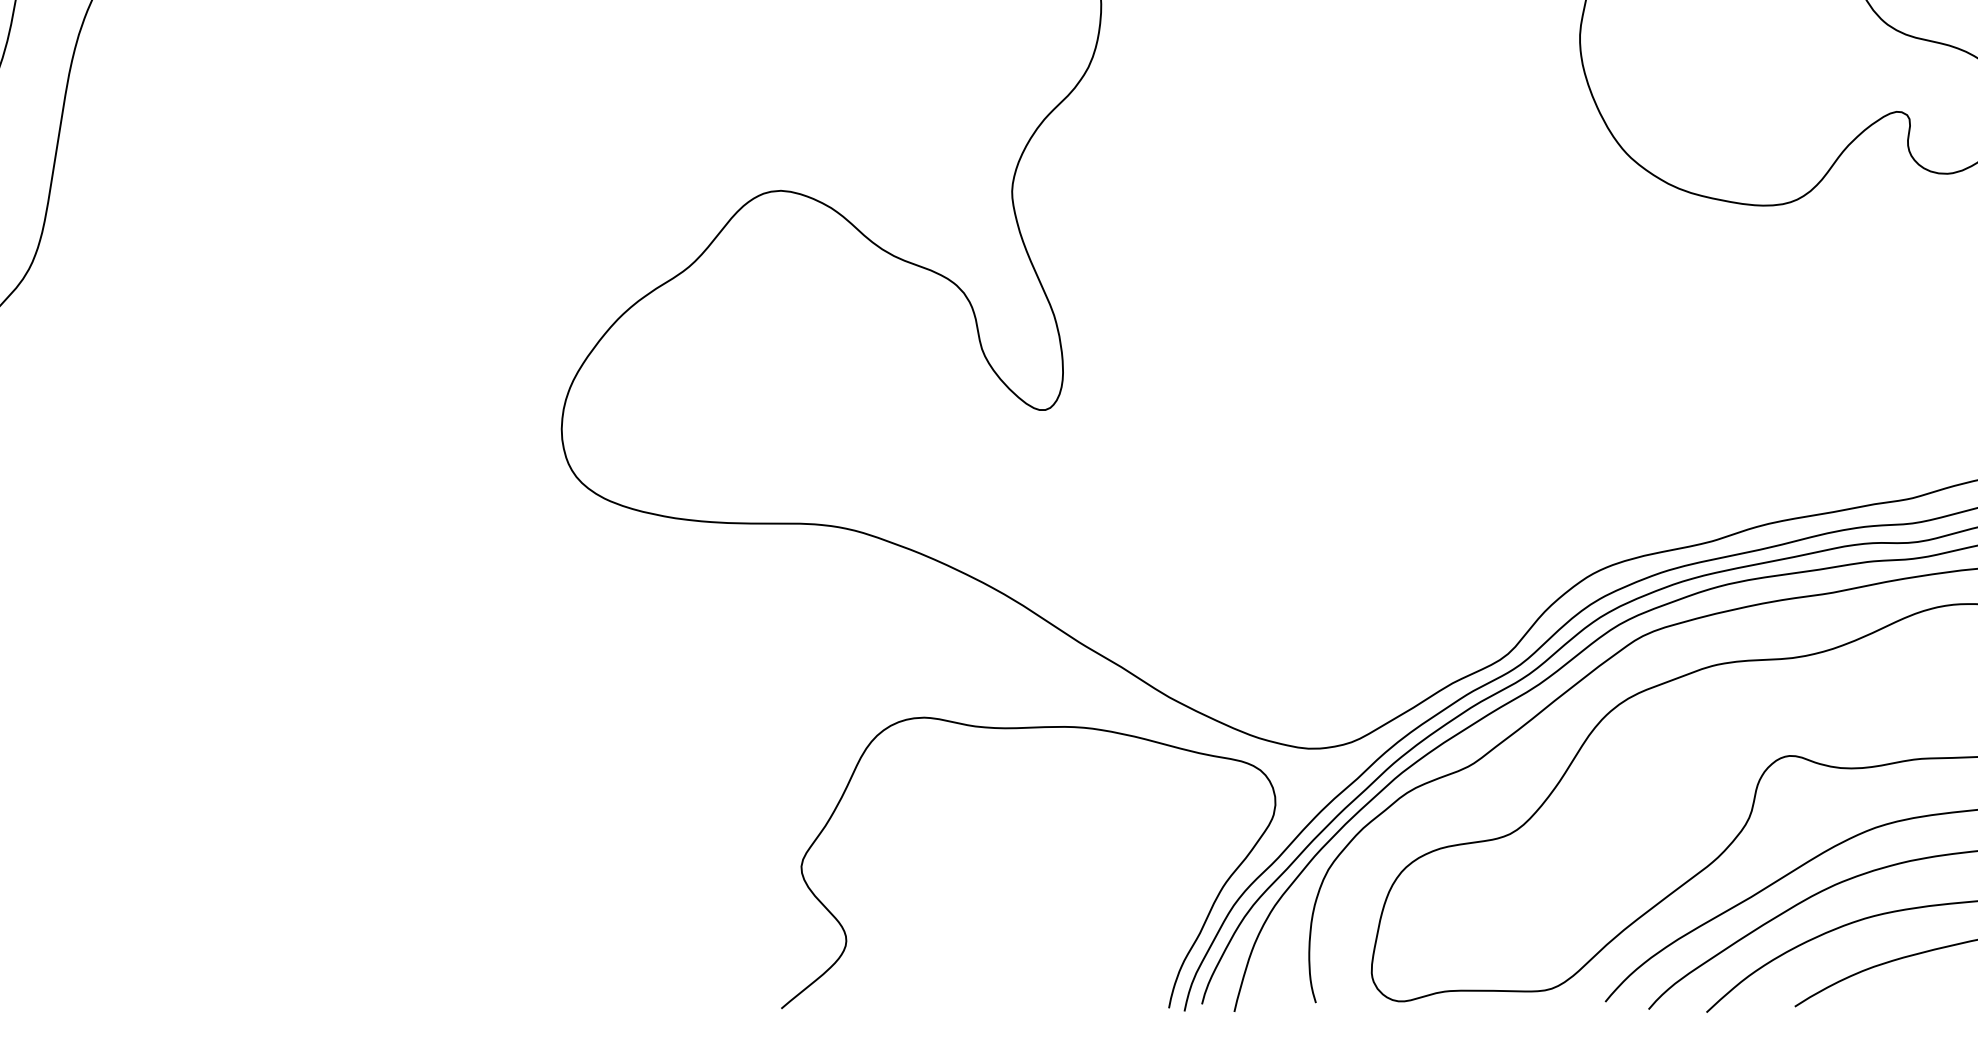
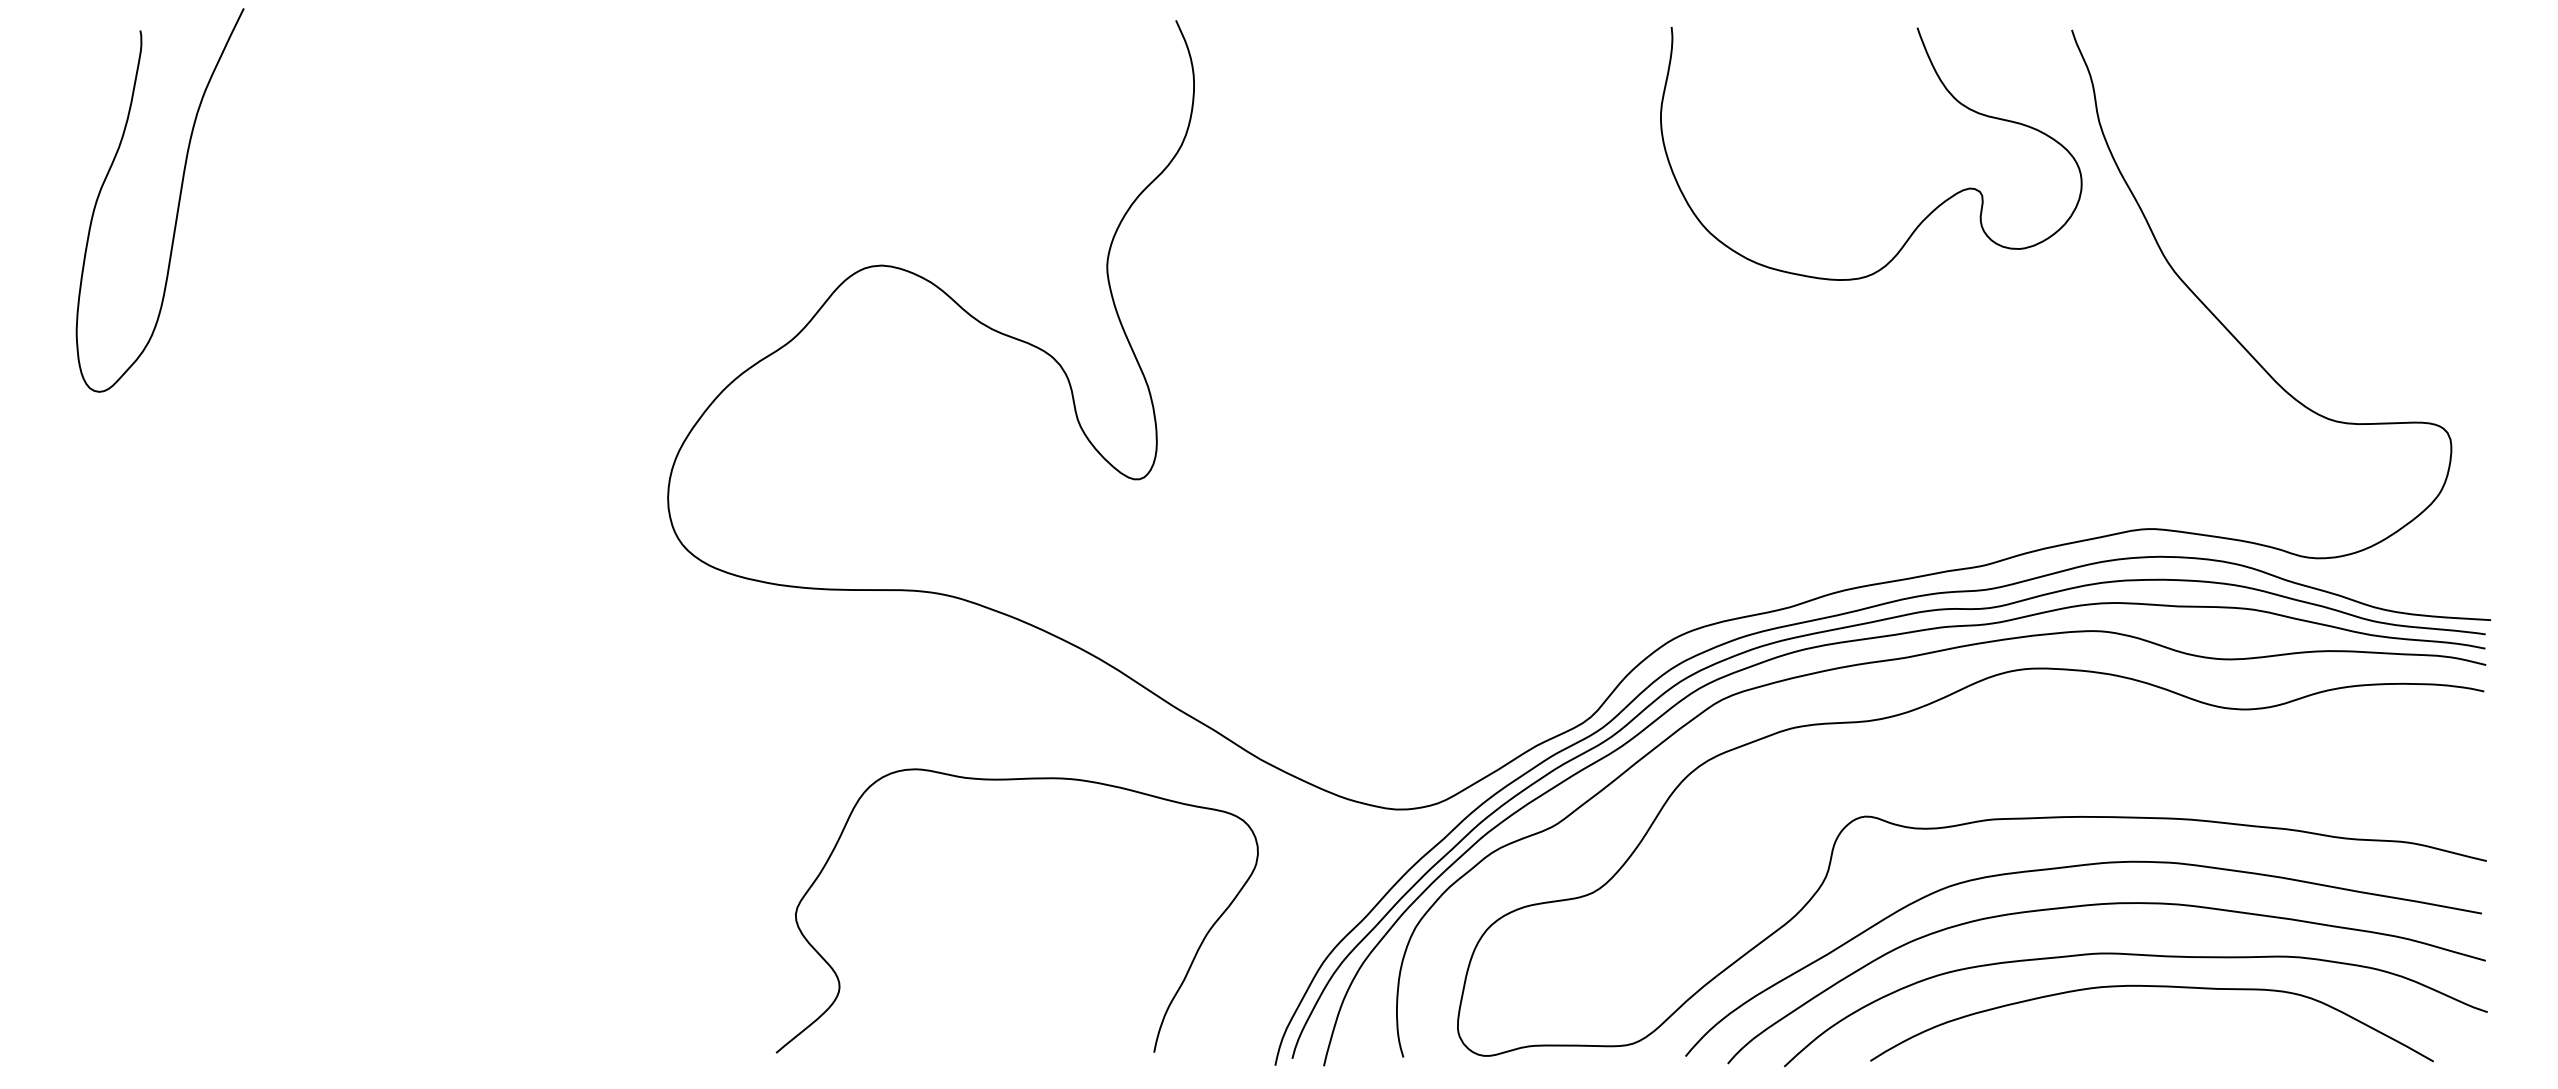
curve: (1026, 729) -> (1015, 780), moved

